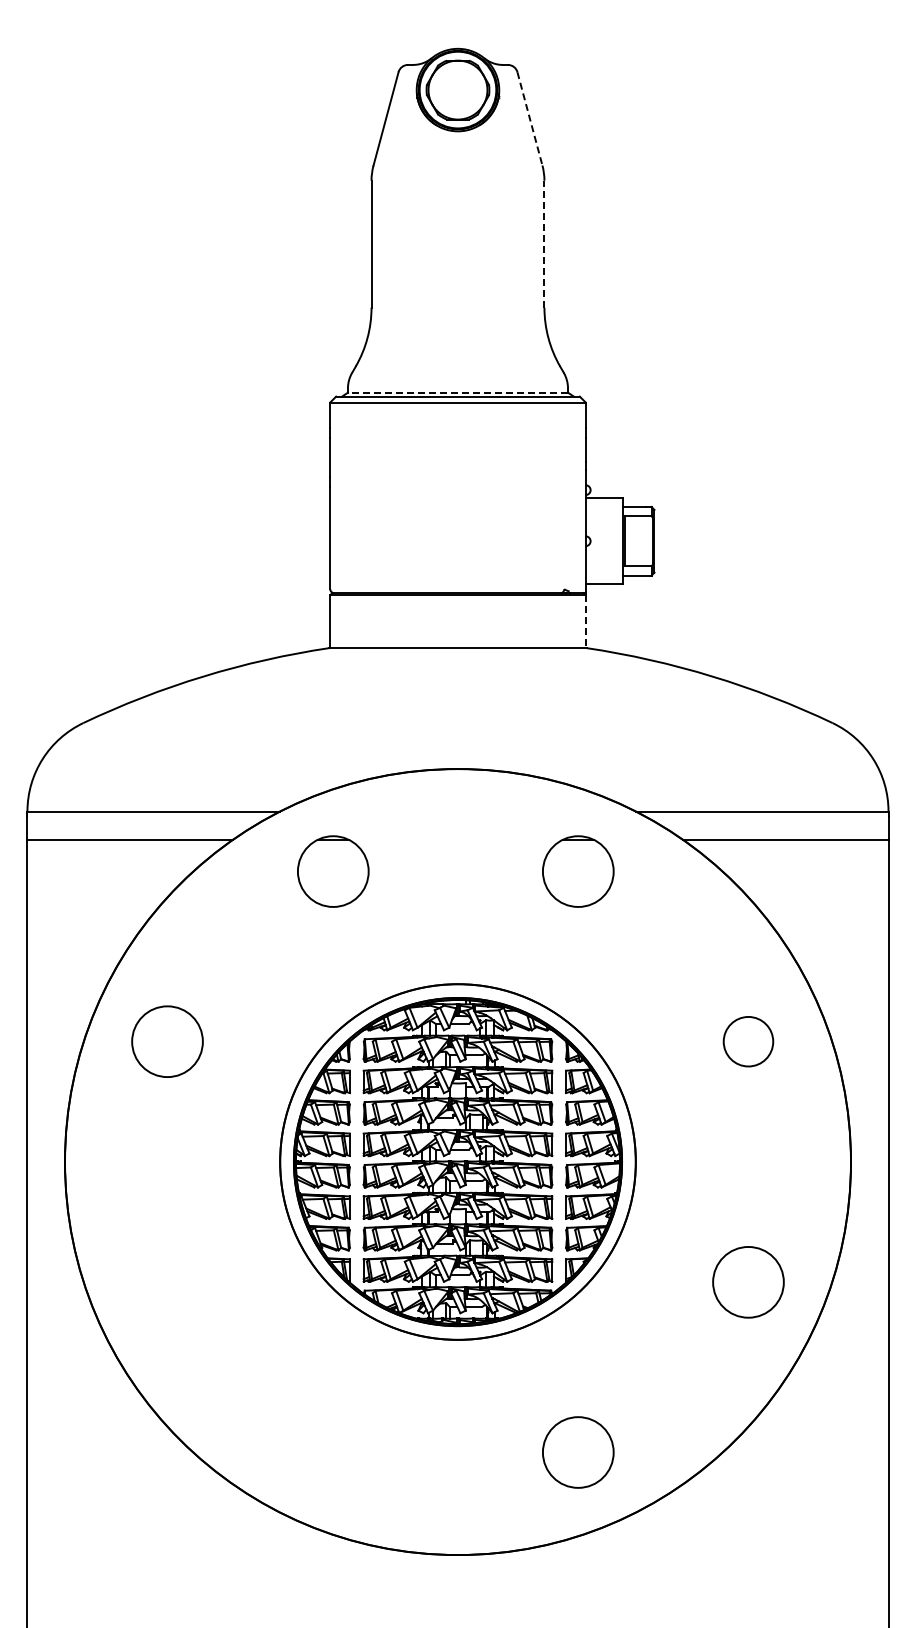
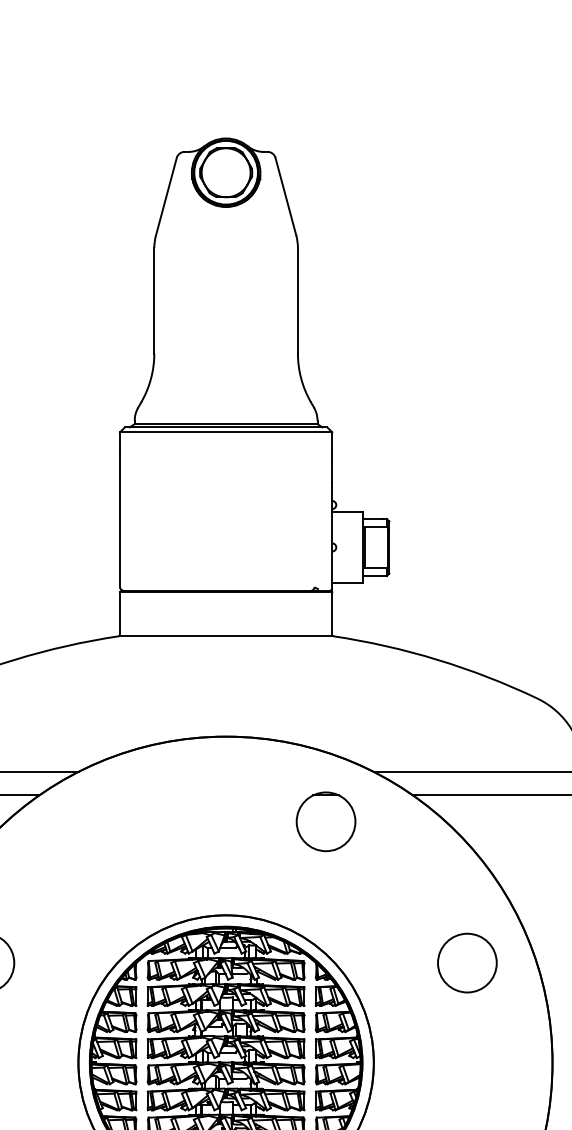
line: (530, 119) -> (286, 197), dashed -> solid
line: (544, 243) -> (297, 300), dashed -> solid
line: (457, 392) -> (225, 423), dashed -> solid
line: (585, 621) -> (332, 614), dashed -> solid
part: (333, 871) -> (122, 821), removed
circle: (748, 1041) -> (467, 962), size x1.43

